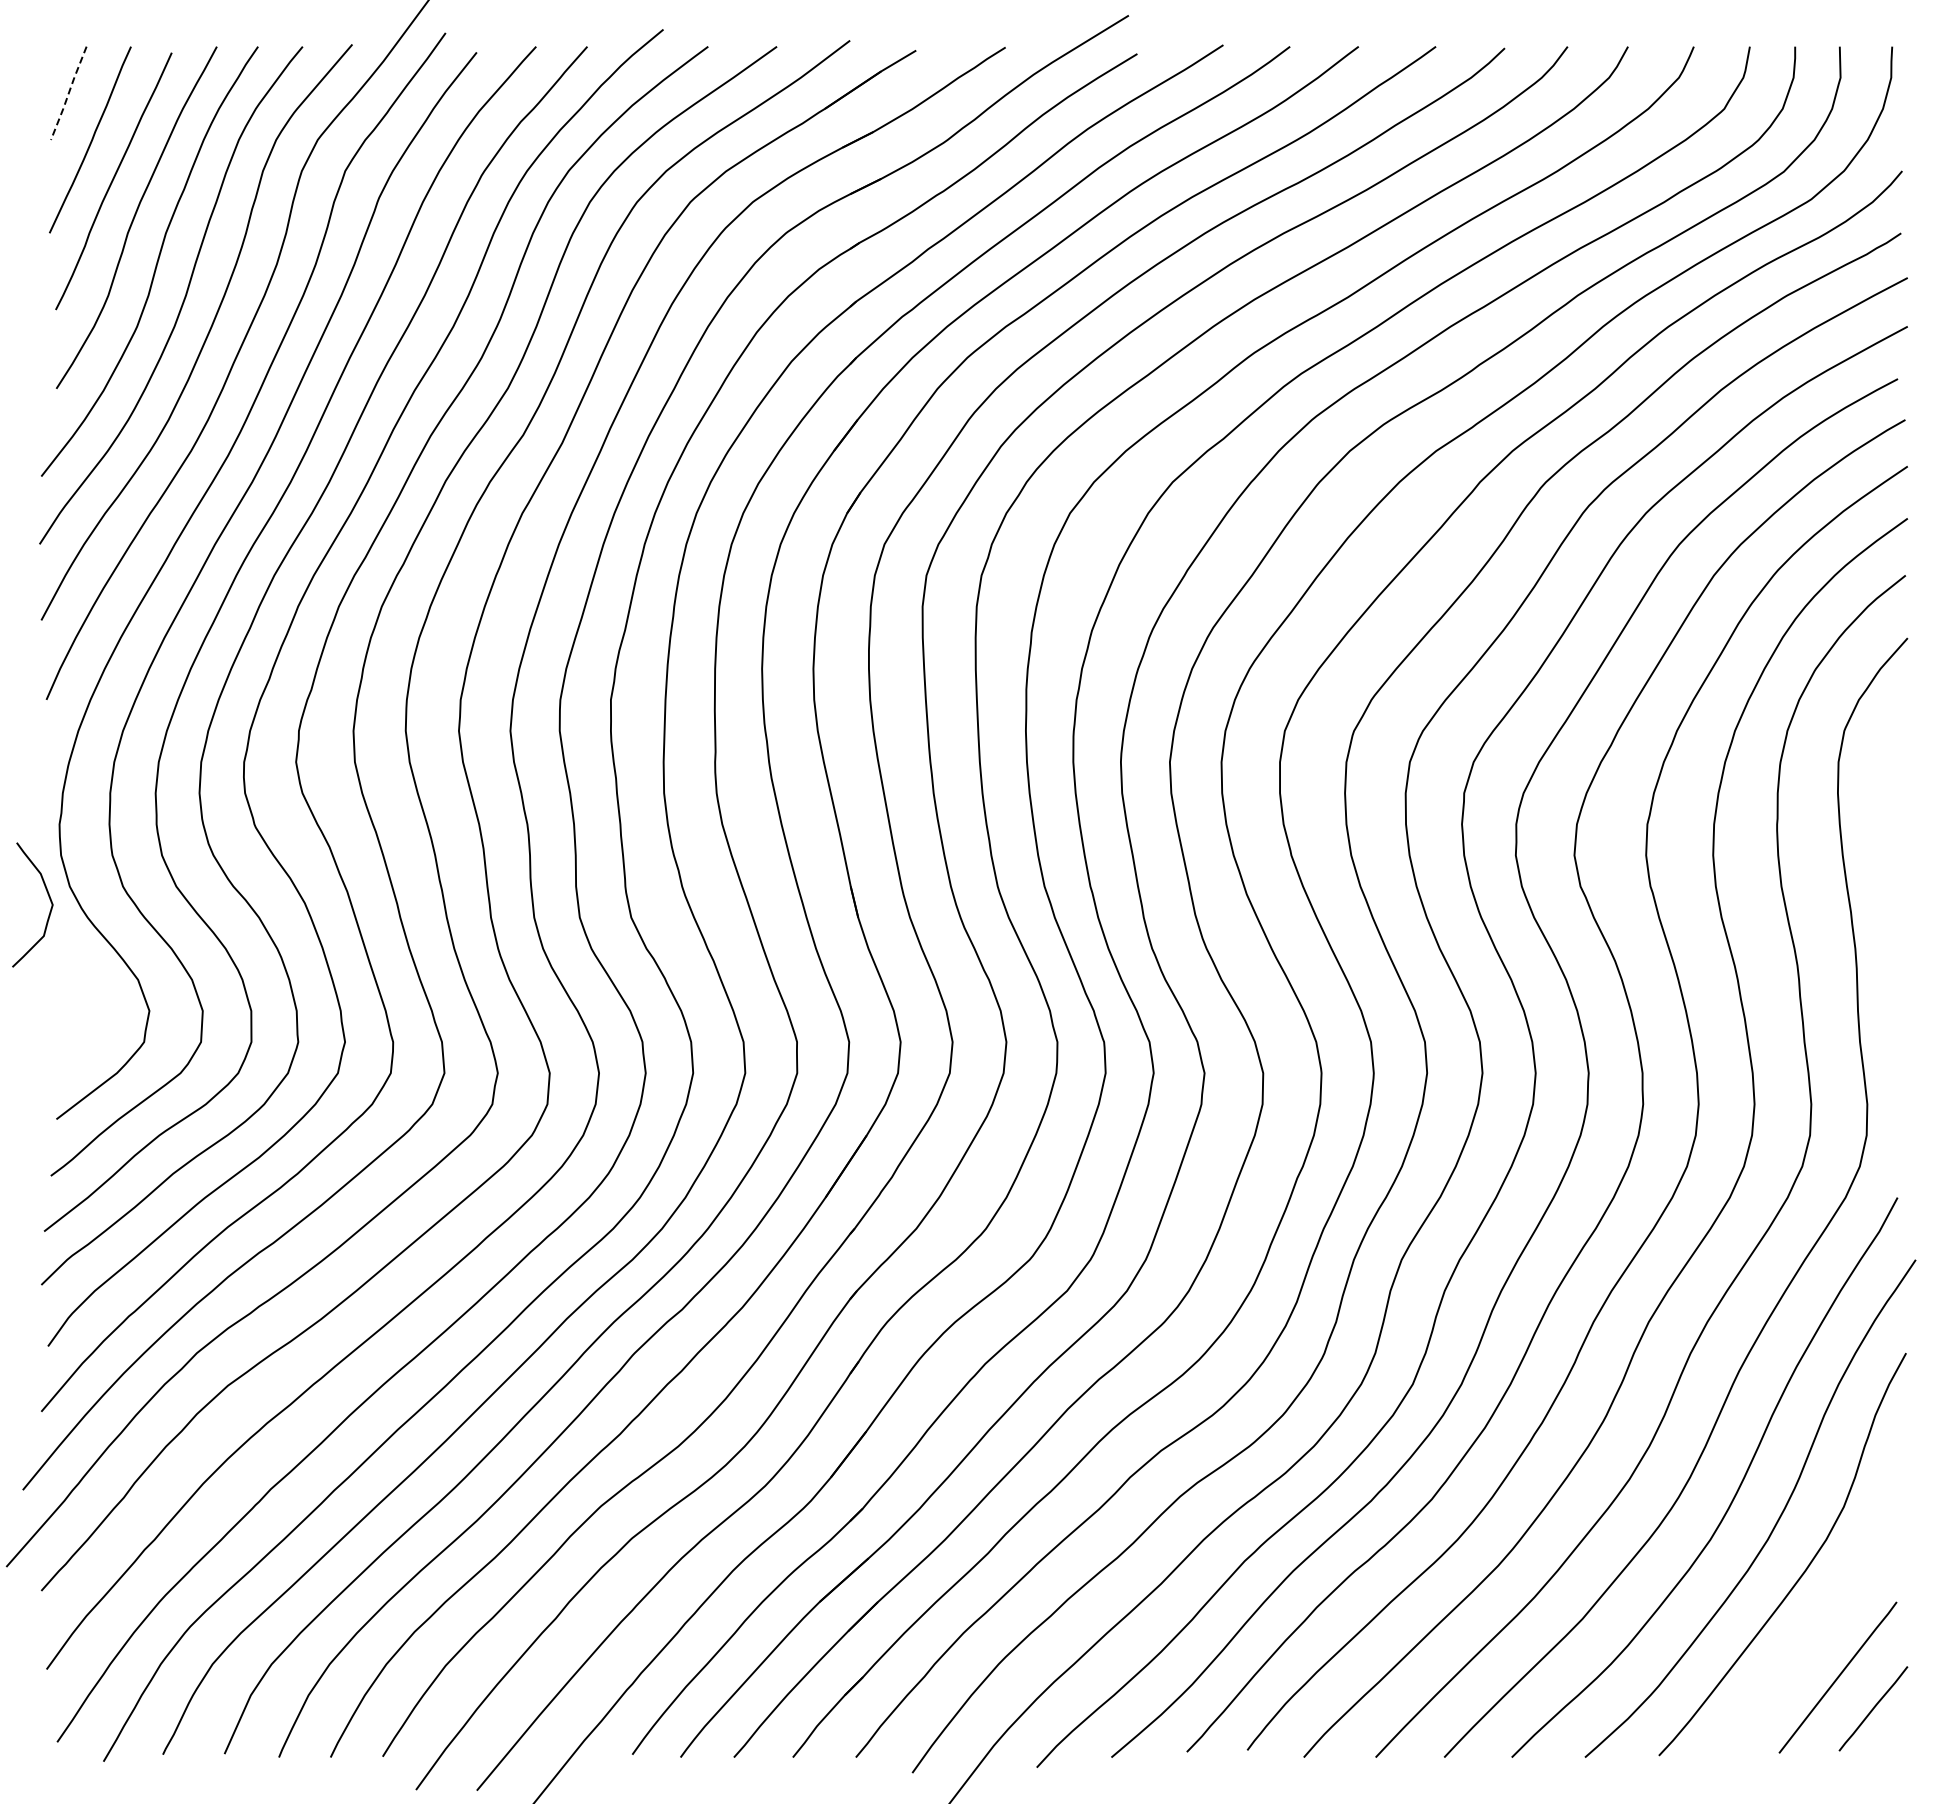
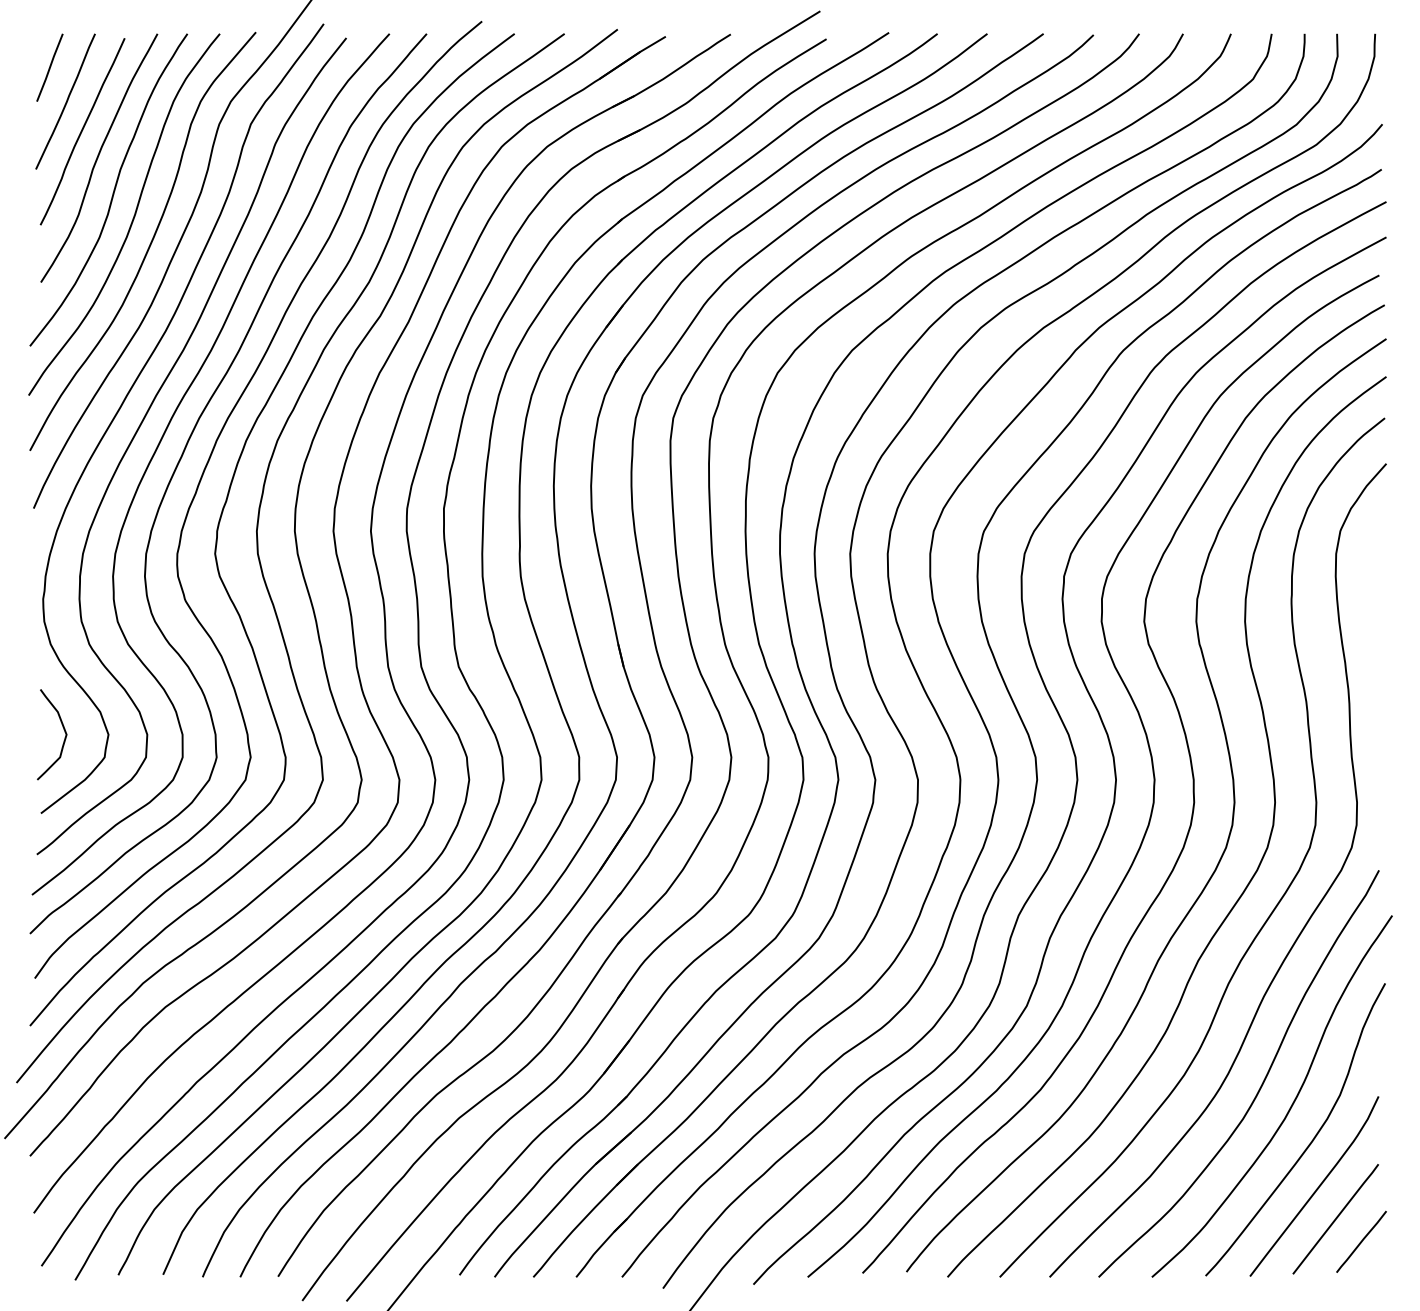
line: (68, 93) -> (49, 67), dashed -> solid
curve: (48, 897) -> (63, 729), moved
curve: (1812, 1634) -> (1317, 1187), added

